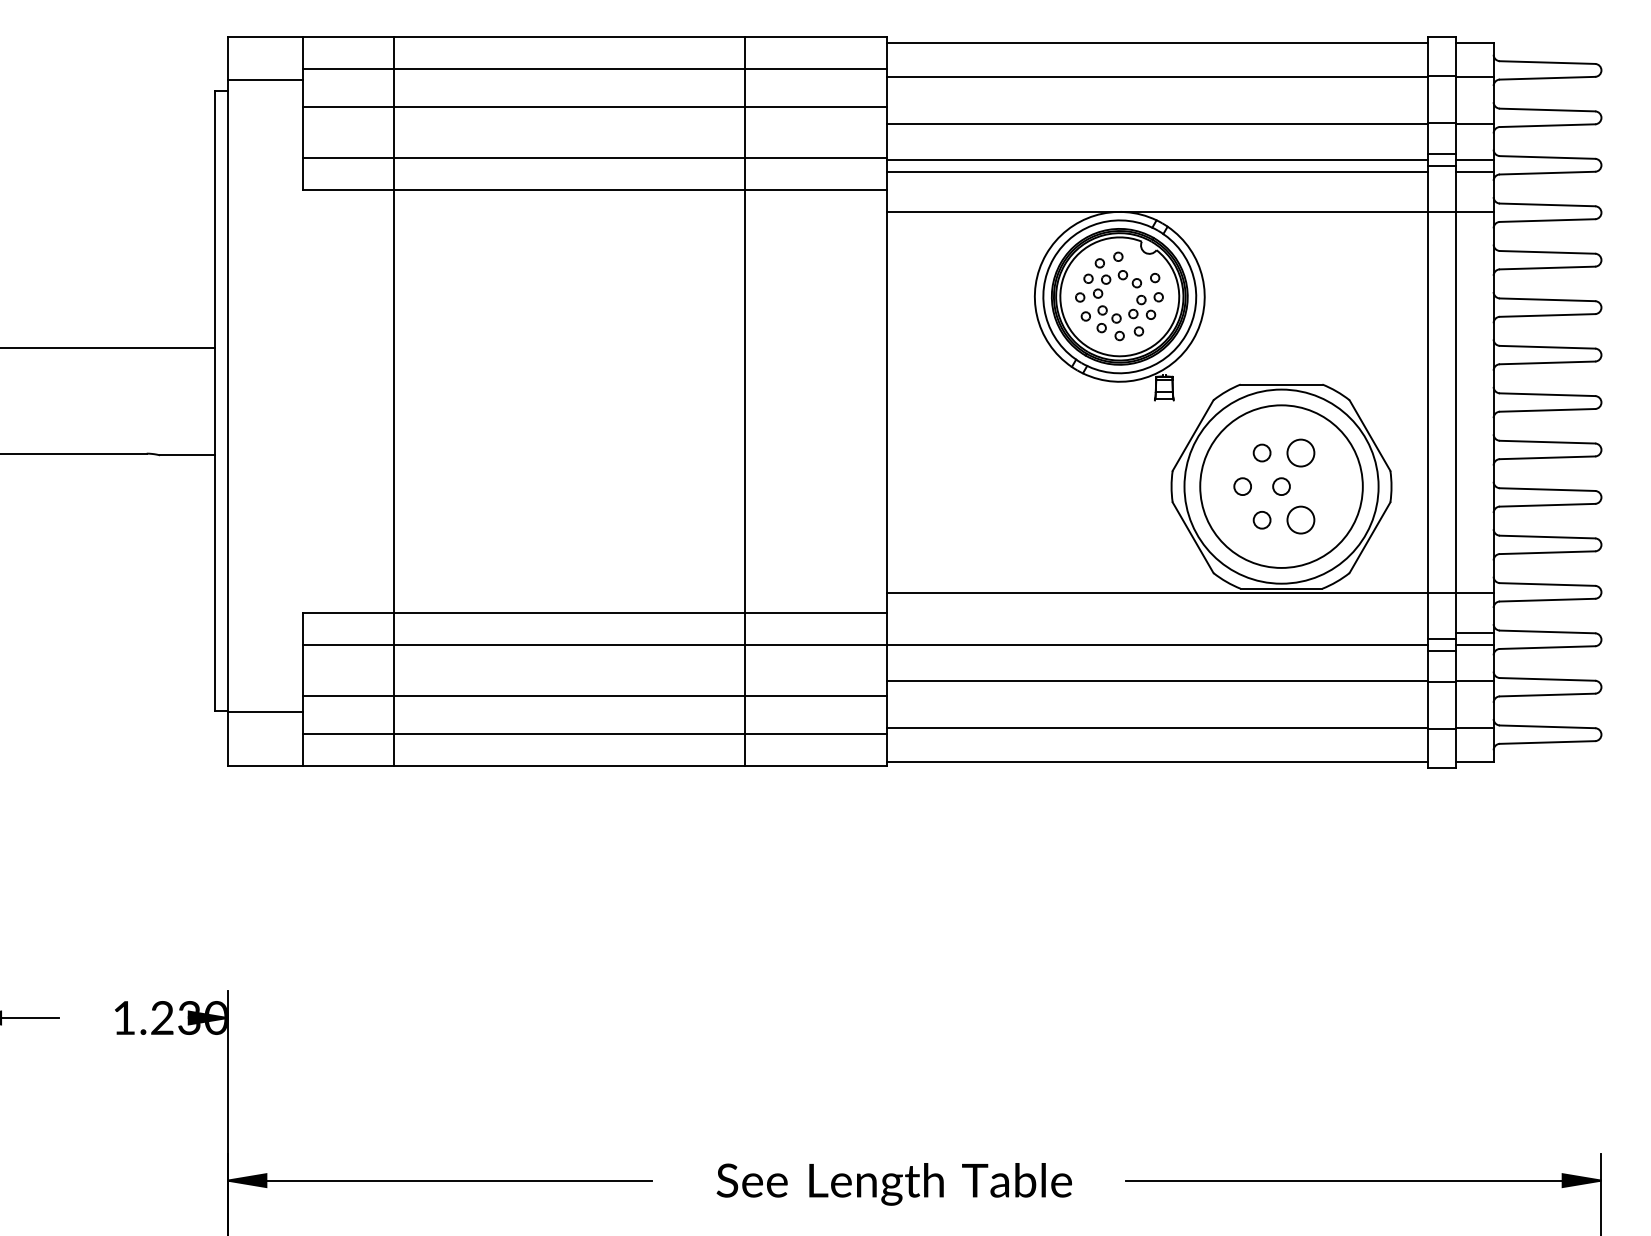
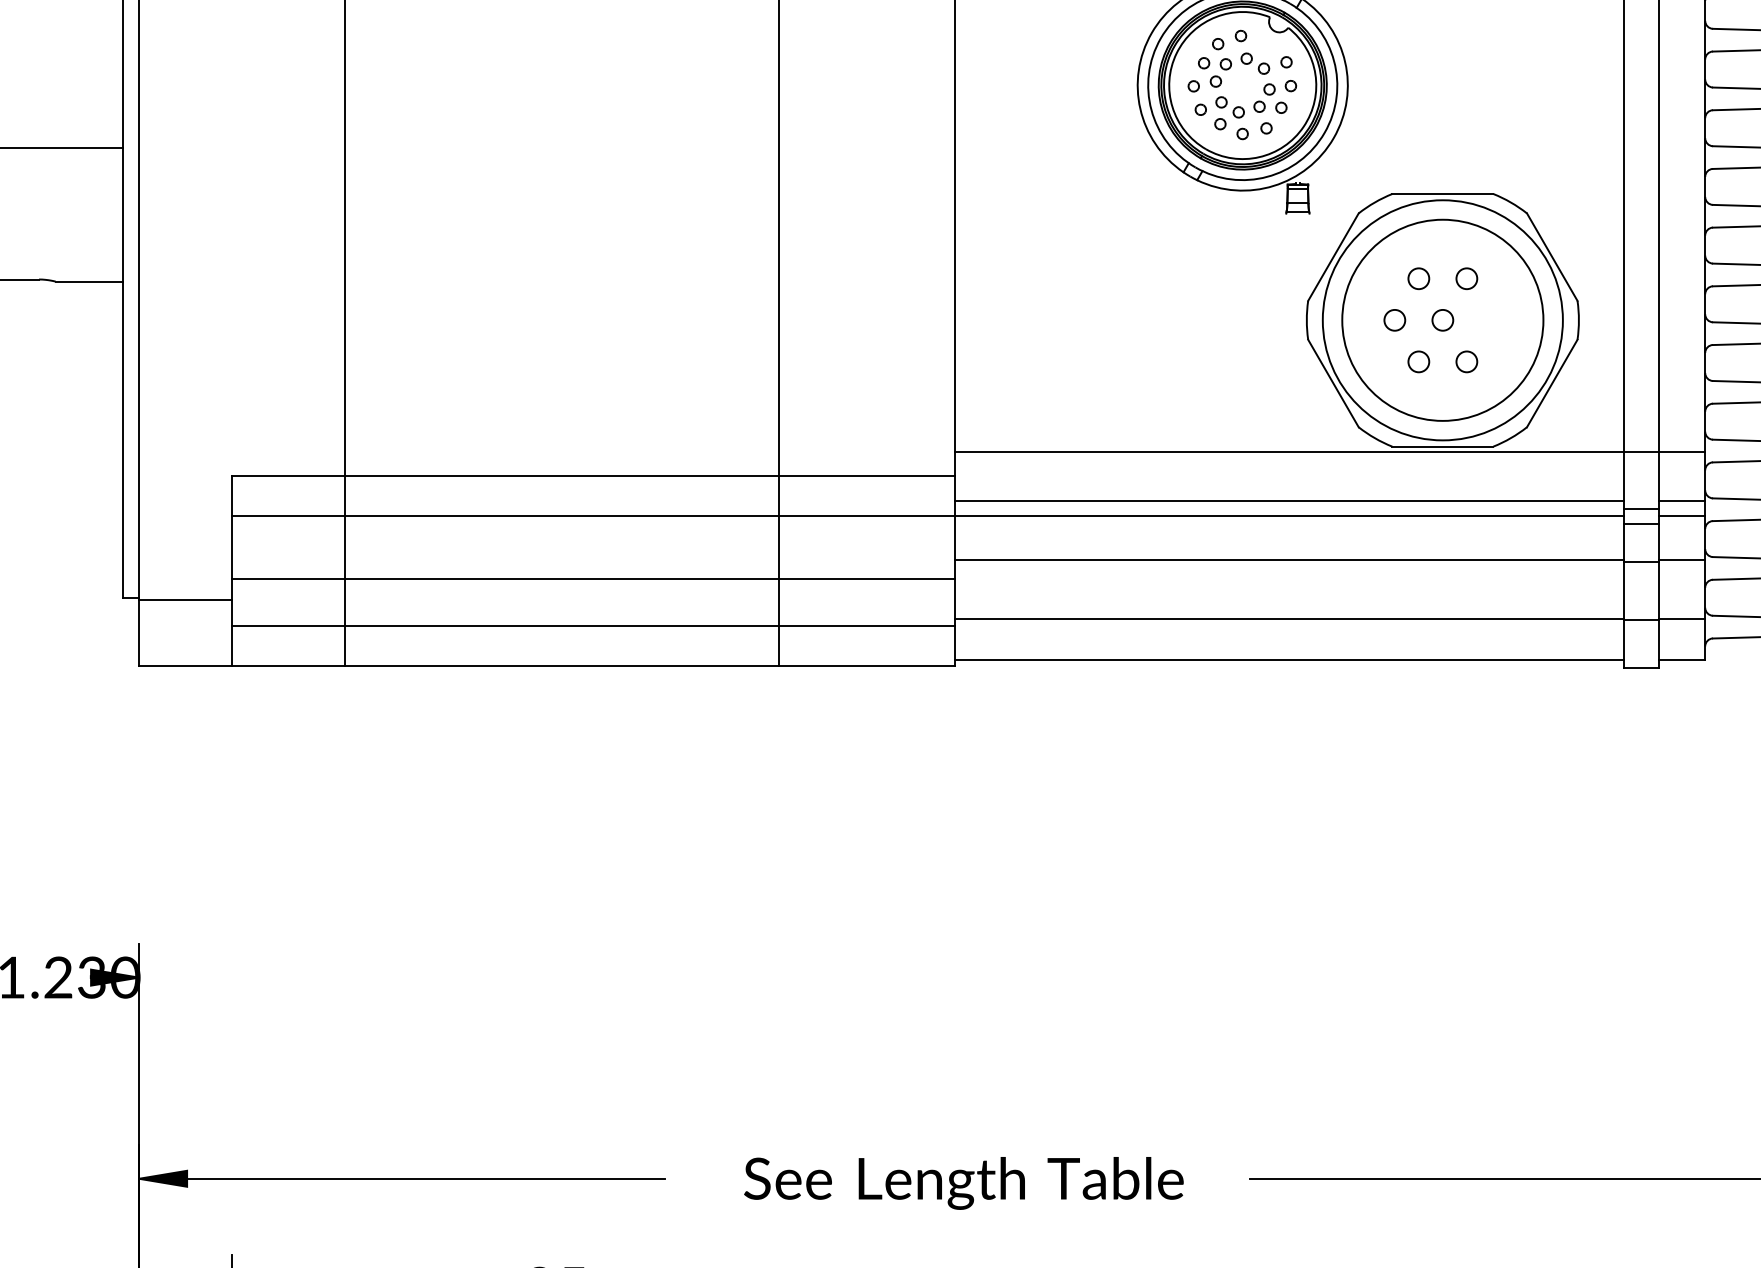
circle: (1300, 452) -> (1466, 278), size x0.62
circle: (1300, 520) -> (1466, 362), size x0.62
line: (1157, 632) -> (1289, 500), added

